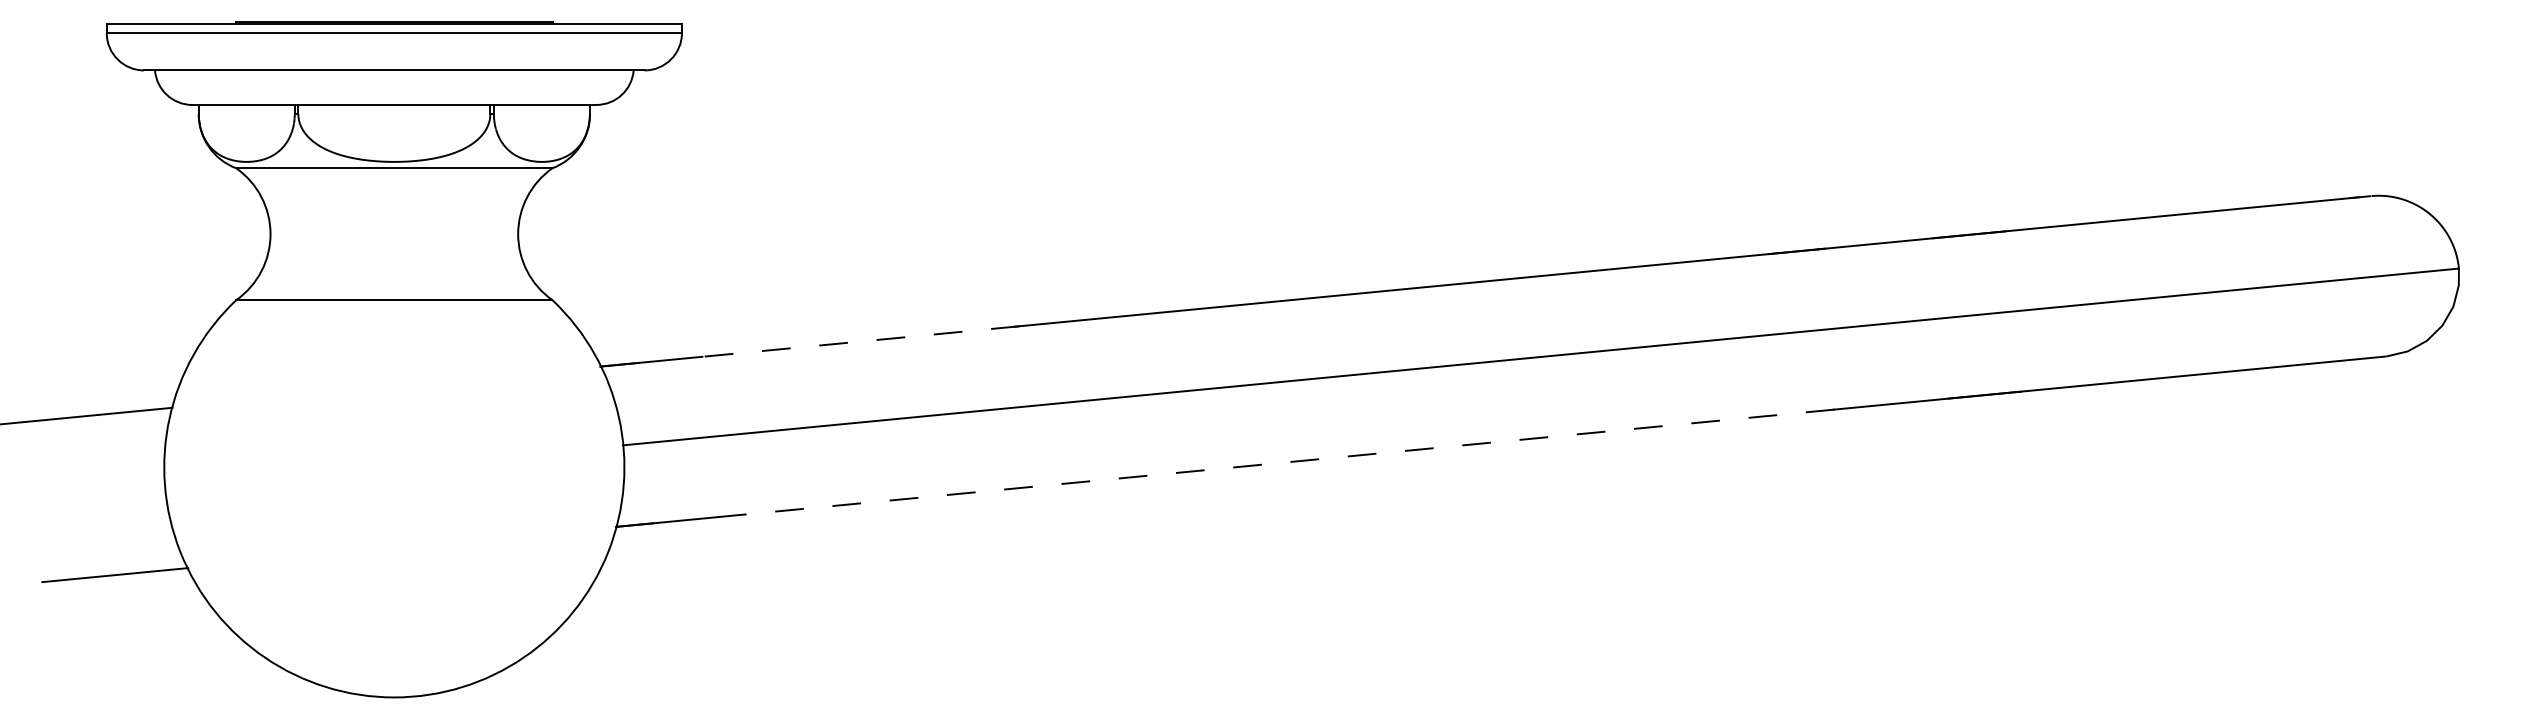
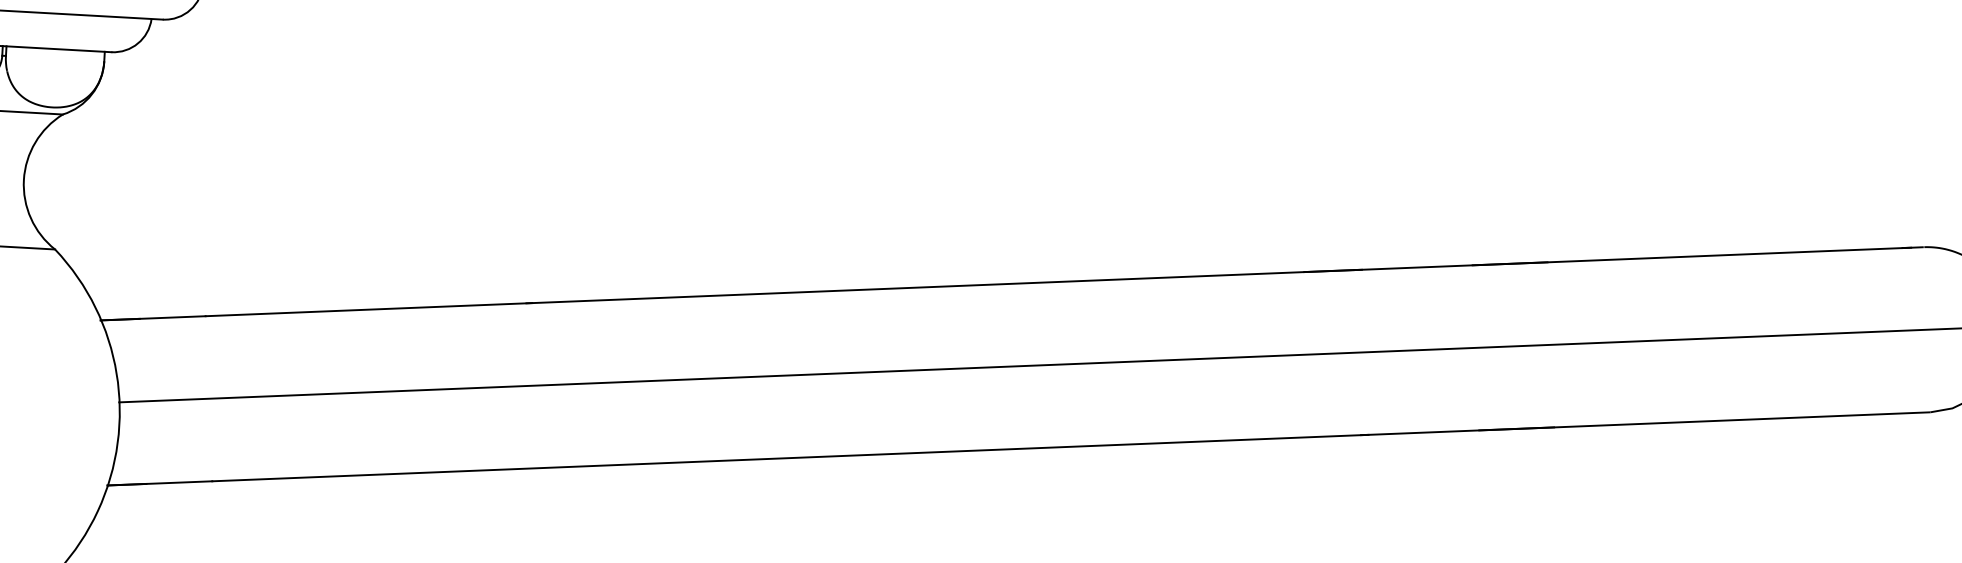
line: (860, 341) -> (368, 309), dashed -> solid
line: (1279, 463) -> (790, 458), dashed -> solid

